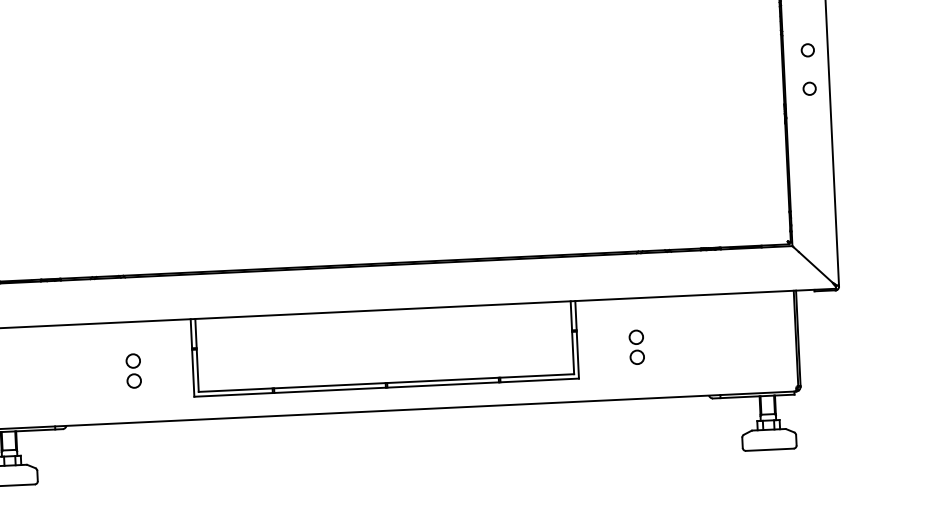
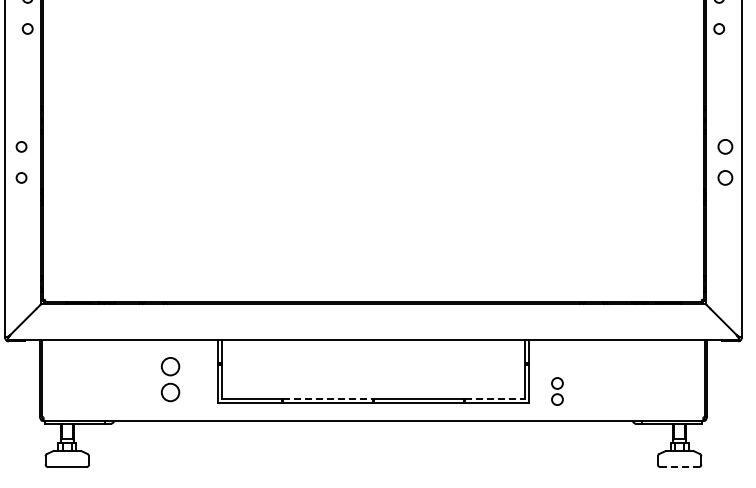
circle: (807, 49) -> (725, 146), size x1.4
circle: (809, 88) -> (725, 177), size x1.4
part: (636, 347) -> (557, 391), moved
part: (133, 371) -> (170, 379), size x1.6
line: (537, 375) -> (495, 398), solid -> dashed
line: (330, 385) -> (328, 398), solid -> dashed
line: (770, 450) -> (680, 467), solid -> dashed

